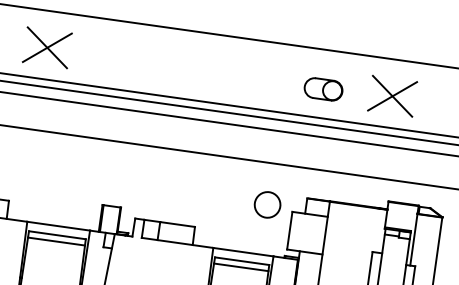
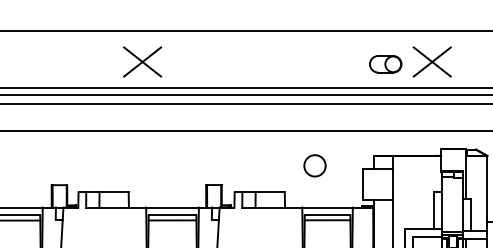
part: (323, 89) -> (385, 64), moved
circle: (267, 204) -> (314, 165), moved

